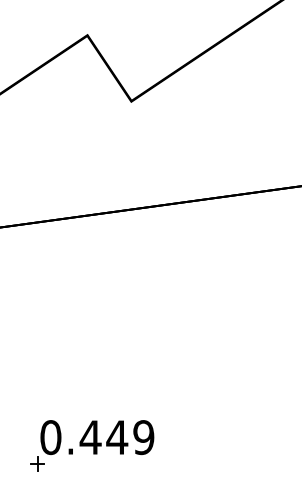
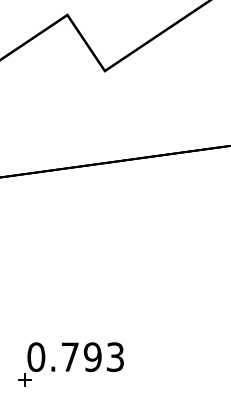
text: (116, 437) -> (92, 357), 0.449 -> 0.793

